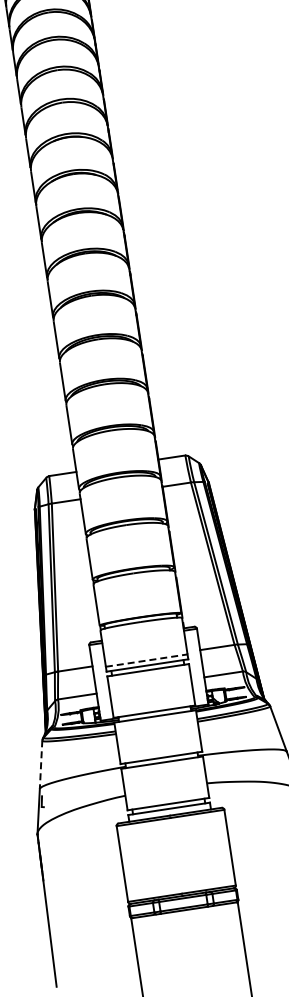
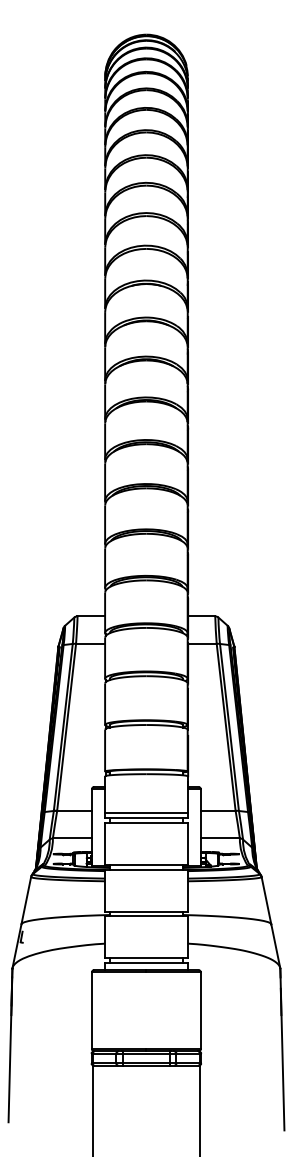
line: (146, 660) -> (146, 813), dashed -> solid
line: (41, 764) -> (26, 900), dashed -> solid

